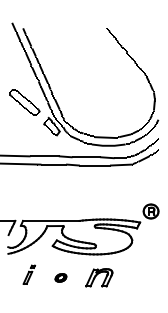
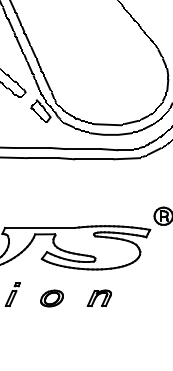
part: (60, 277) -> (51, 298), size x1.67
part: (98, 277) -> (98, 298), size x0.71

